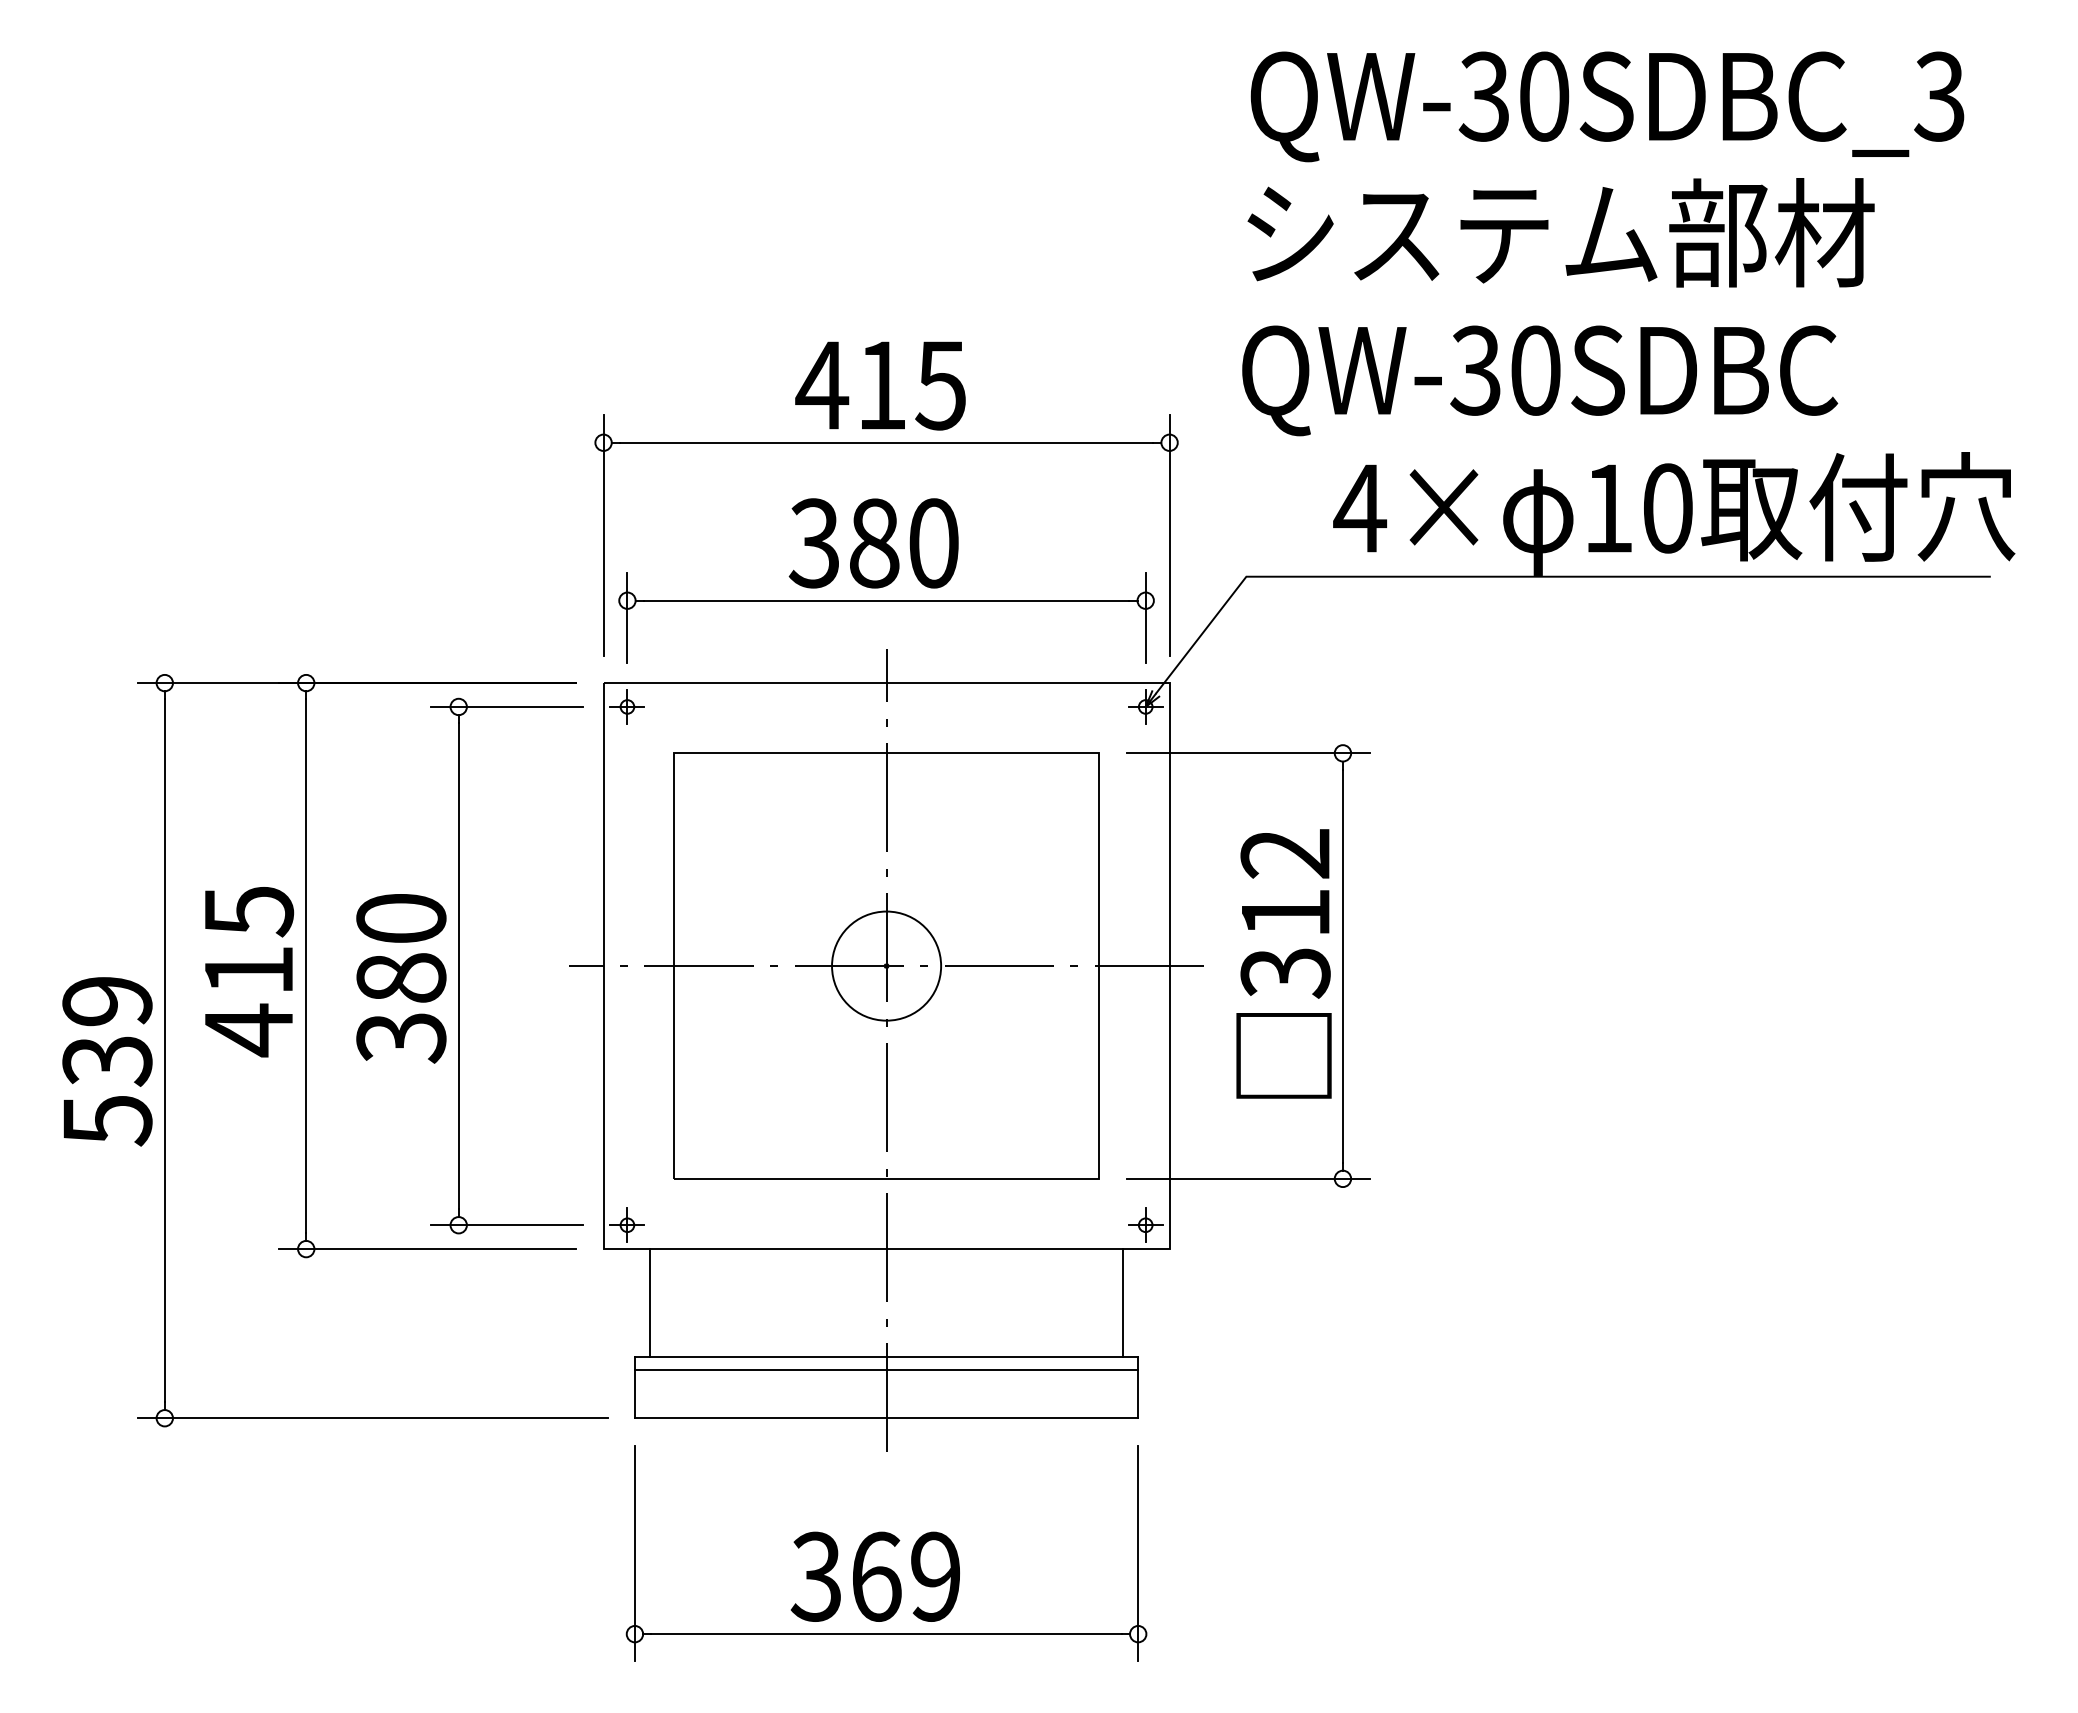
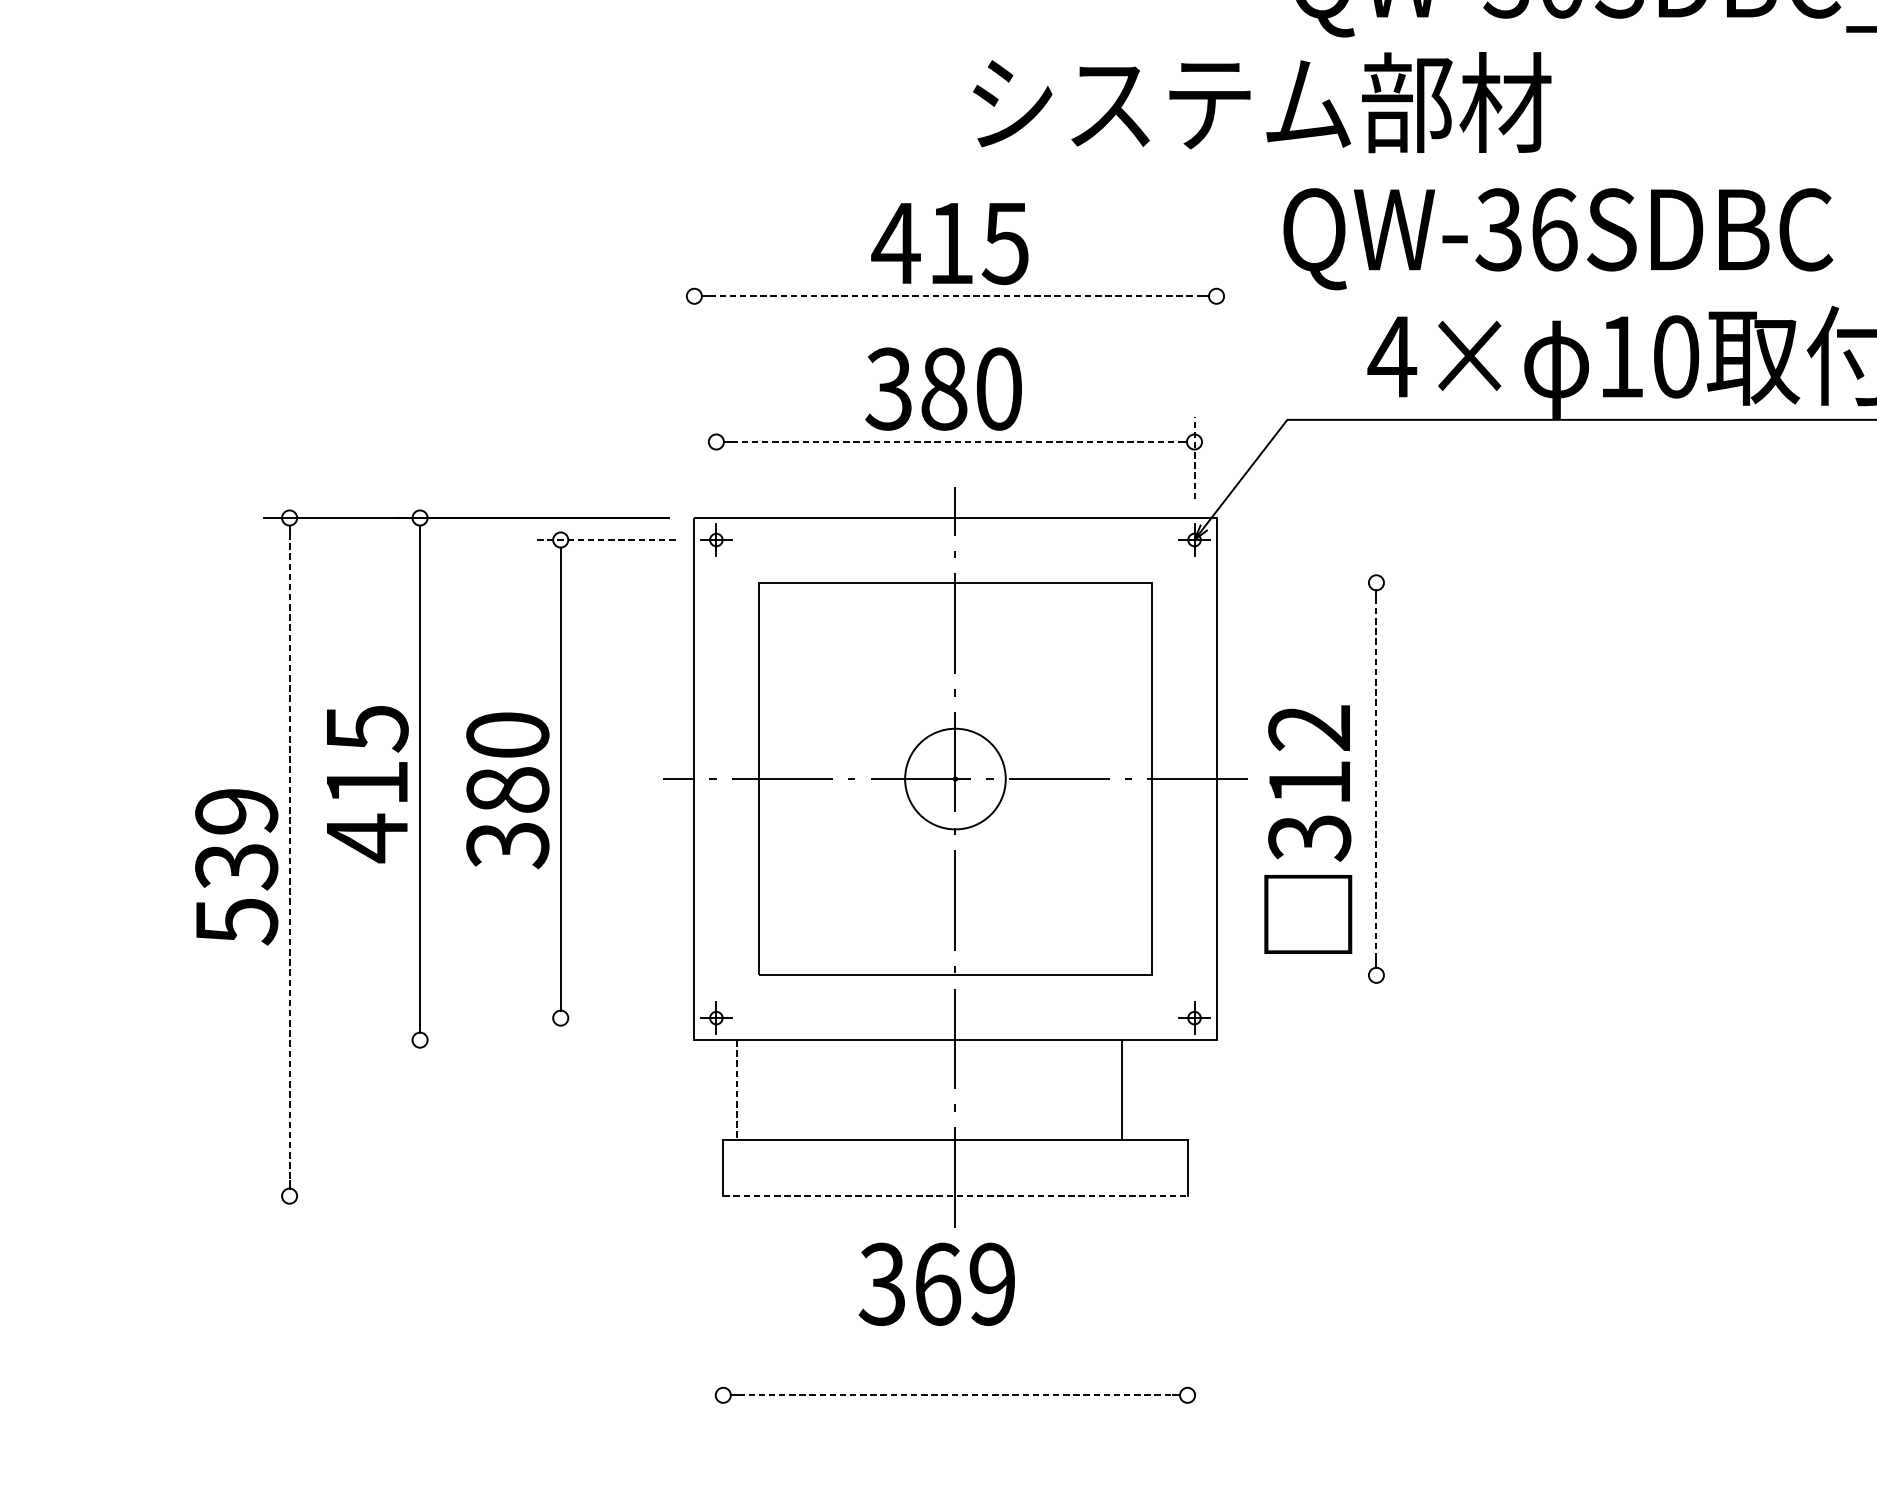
text: (1560, 232) -> (1261, 102), moved
text: (1536, 370) -> (1554, 229), QW-30SDBC -> QW-36SDBC
line: (886, 442) -> (955, 296), solid -> dashed
line: (603, 535) -> (694, 381), removed
line: (1169, 535) -> (1216, 381), removed
line: (886, 600) -> (955, 441), solid -> dashed
line: (627, 617) -> (716, 457), removed
line: (1145, 618) -> (1194, 458), solid -> dashed
line: (507, 706) -> (605, 539), solid -> dashed
line: (1248, 753) -> (1289, 582), removed
text: (1283, 963) -> (1307, 829), moved
line: (1342, 966) -> (1376, 779), solid -> dashed
line: (164, 1051) -> (289, 857), solid -> dashed
line: (1248, 1178) -> (1289, 975), removed
line: (507, 1225) -> (605, 1018), removed
line: (427, 1249) -> (531, 1040), removed
line: (649, 1303) -> (736, 1090), solid -> dashed
line: (1123, 1303) -> (1122, 1090), moved
line: (886, 1369) -> (955, 1151), removed
line: (372, 1418) -> (481, 1196), removed
line: (886, 1418) -> (955, 1196), solid -> dashed
line: (634, 1553) -> (722, 1320), removed
line: (1138, 1553) -> (1187, 1320), removed
text: (874, 1576) -> (936, 1284), moved
line: (887, 1634) -> (956, 1395), solid -> dashed

